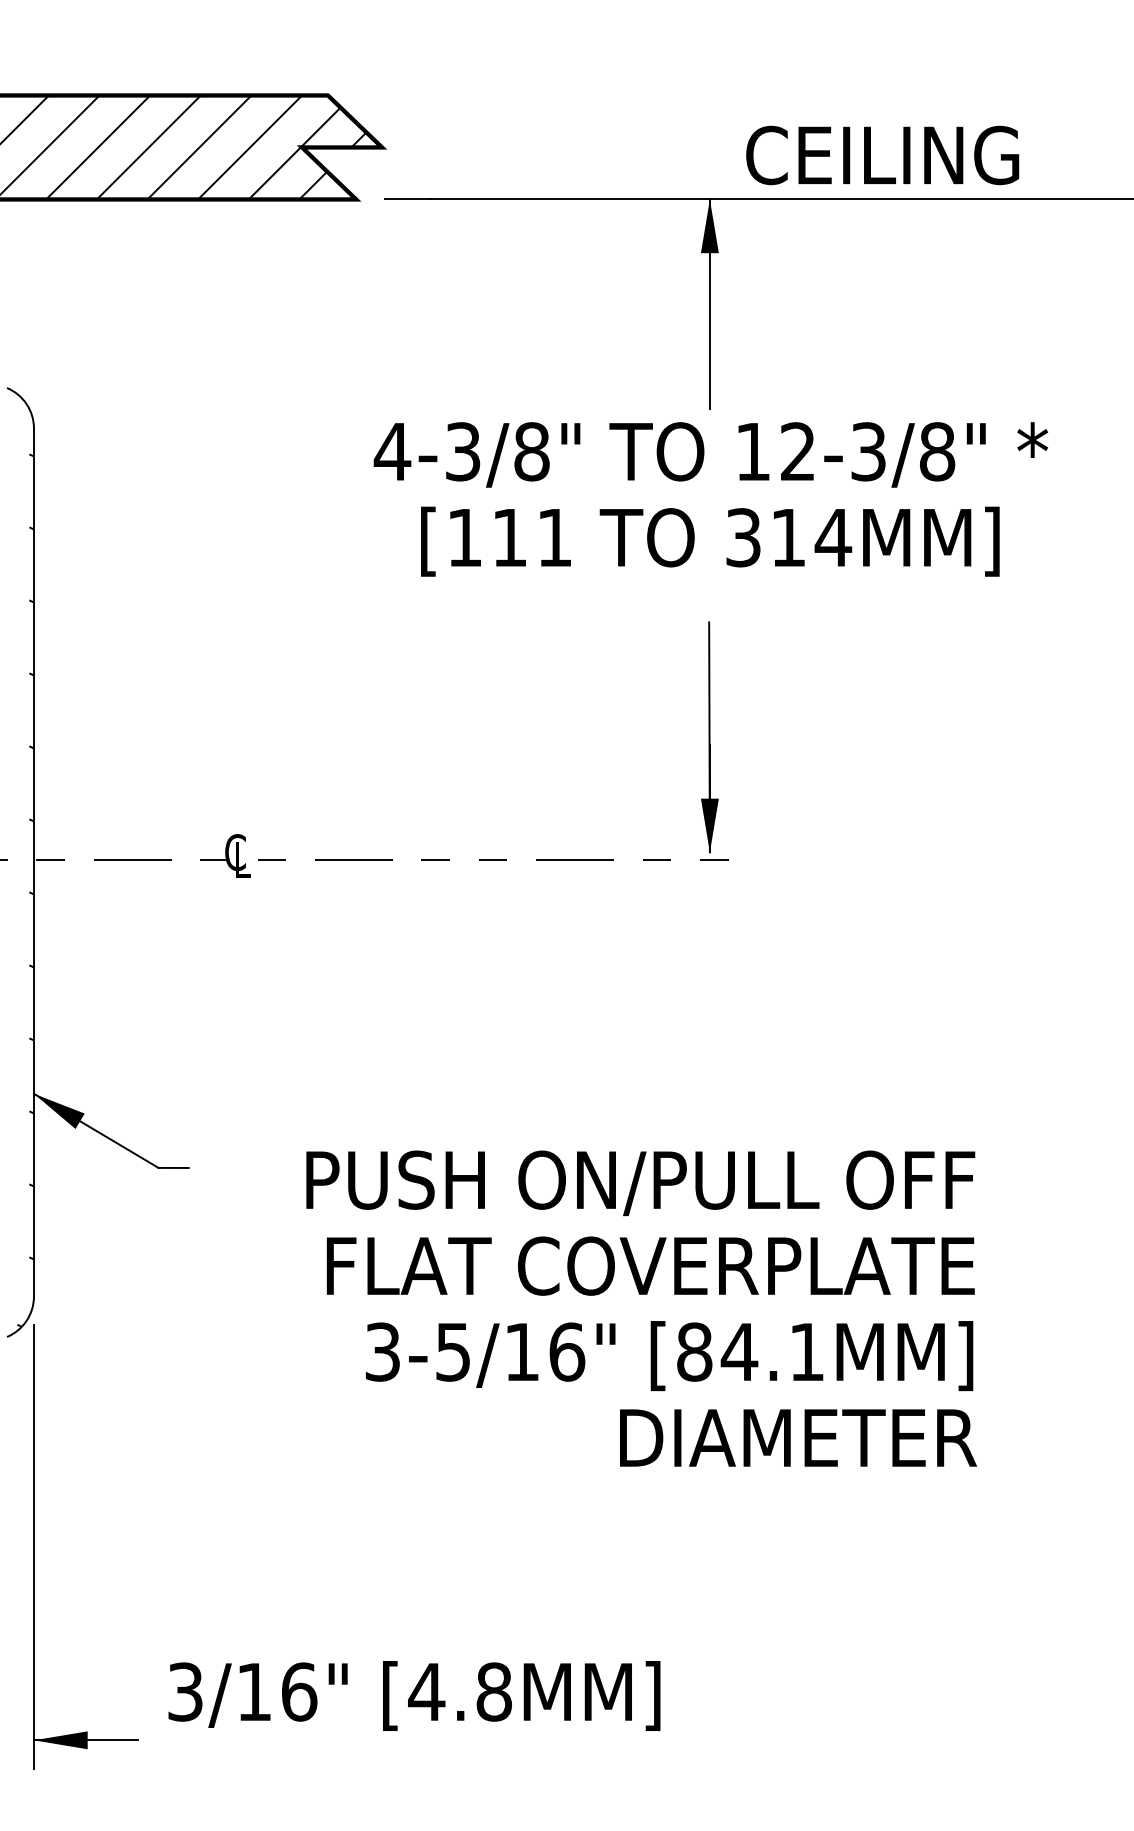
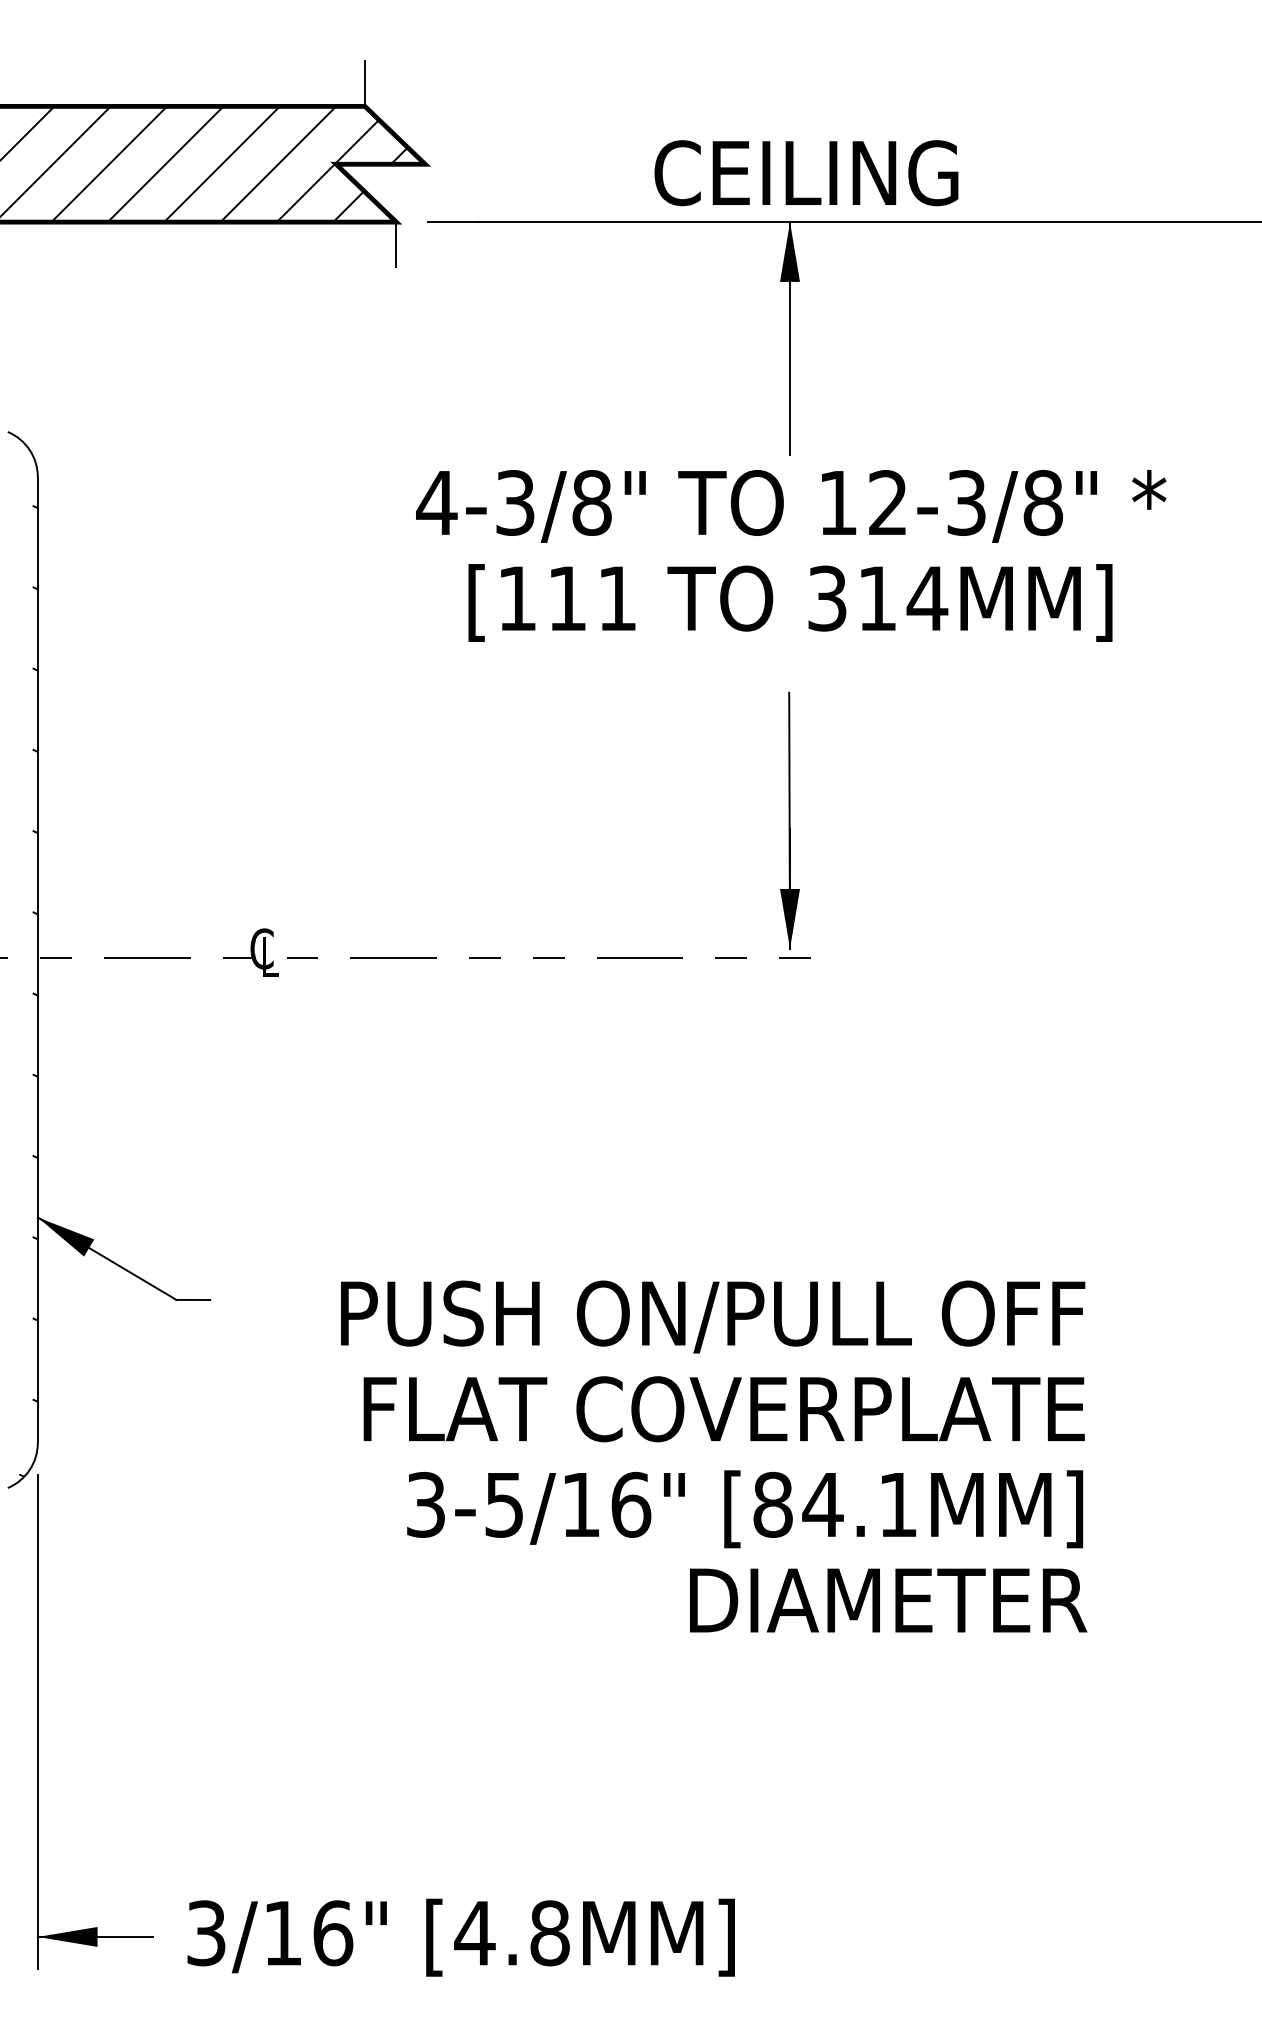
line: (327, 74) -> (364, 83), added
text: (882, 155) -> (806, 173), moved
line: (356, 219) -> (396, 244), added
text: (414, 1695) -> (461, 1937), moved

